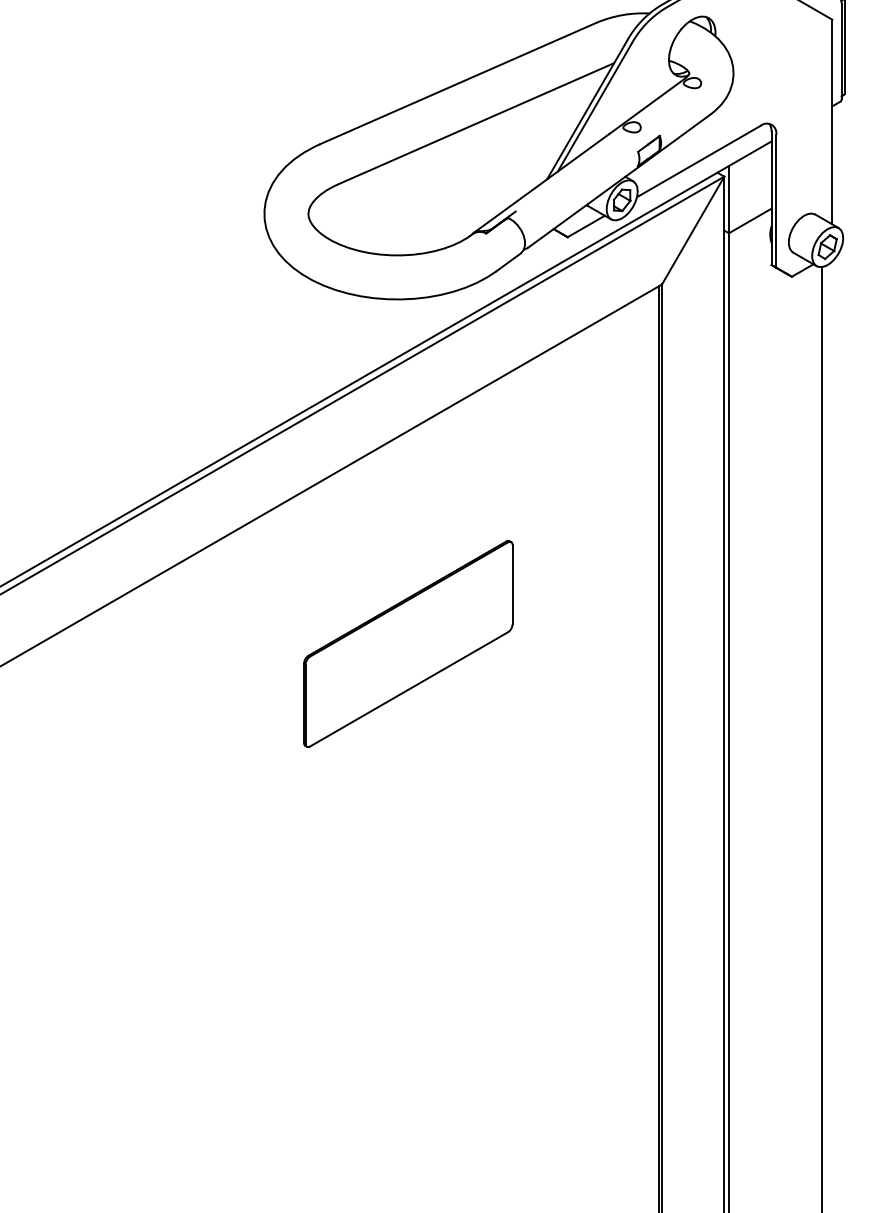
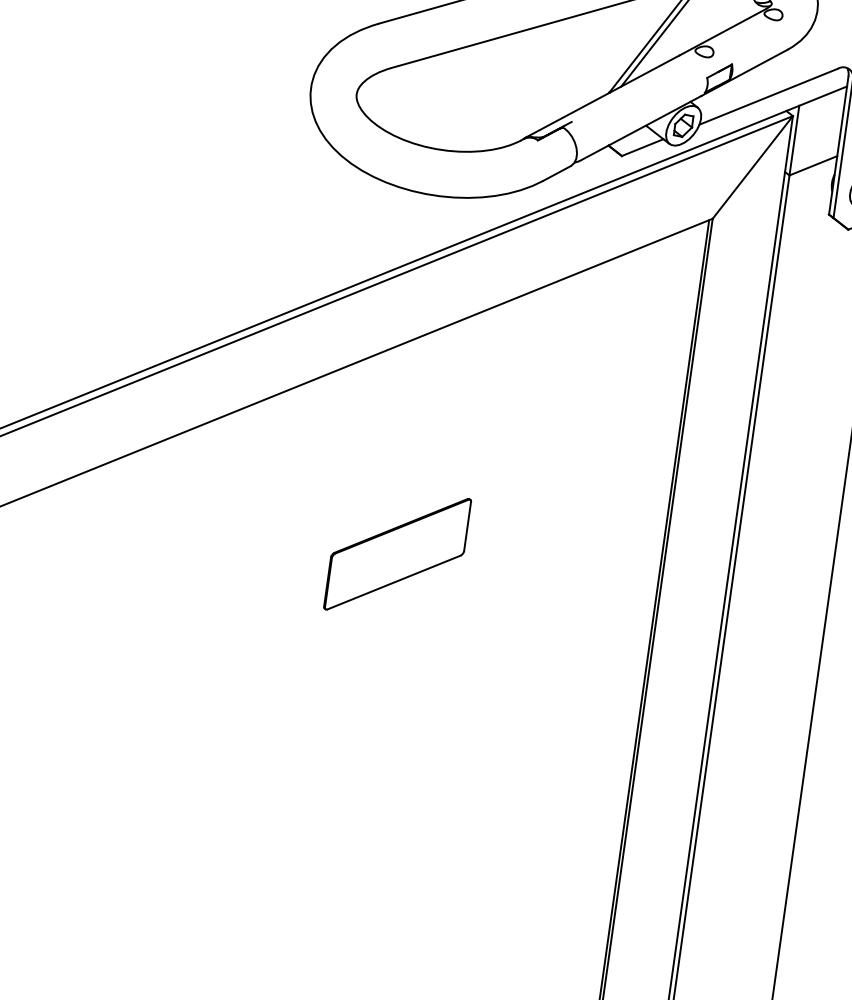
part: (408, 643) -> (397, 553), size x0.6

